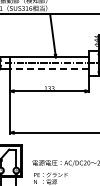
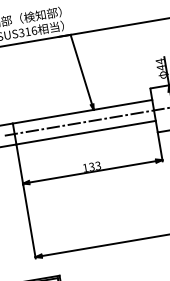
line: (49, 69) -> (86, 133), dashed -> solid

